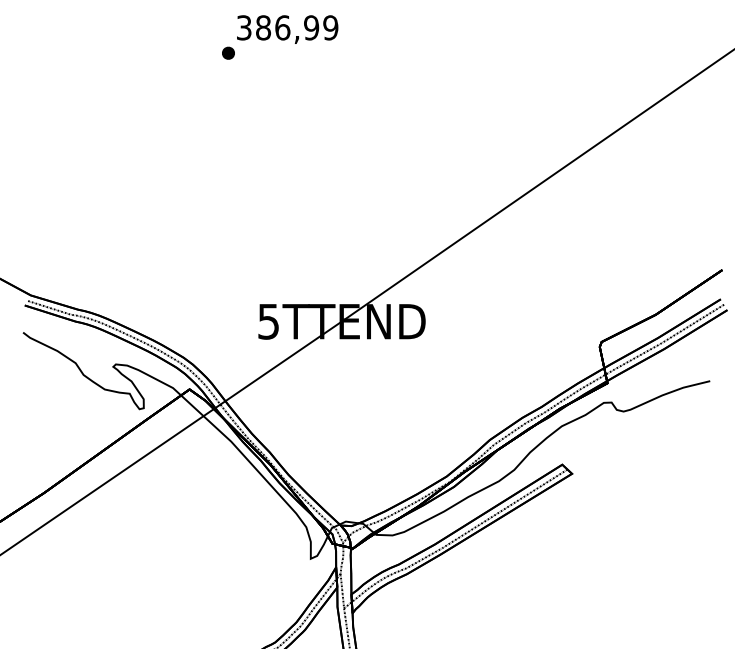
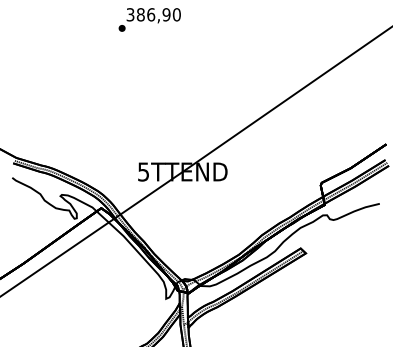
text: (330, 27) -> (176, 14), 386,99 -> 386,90

